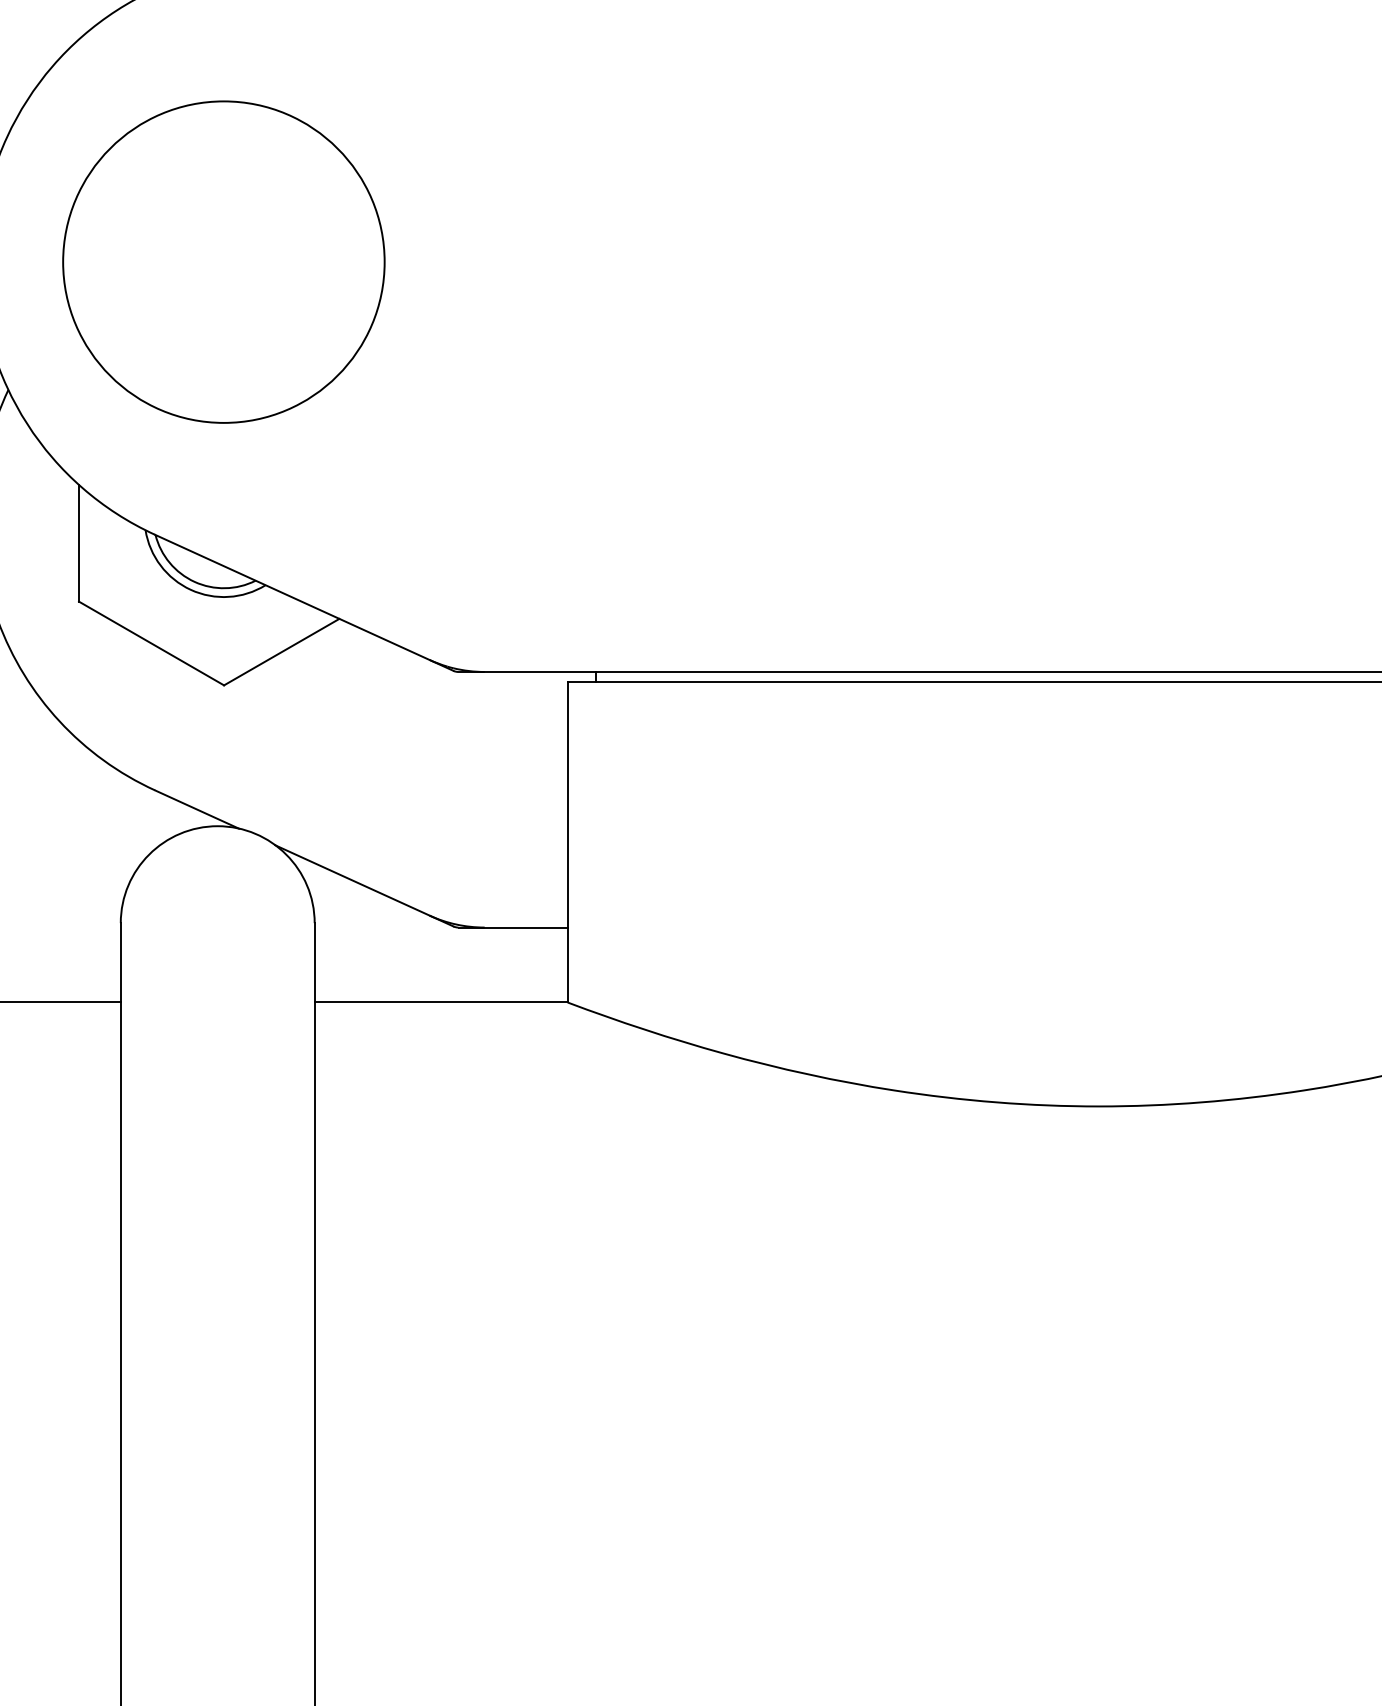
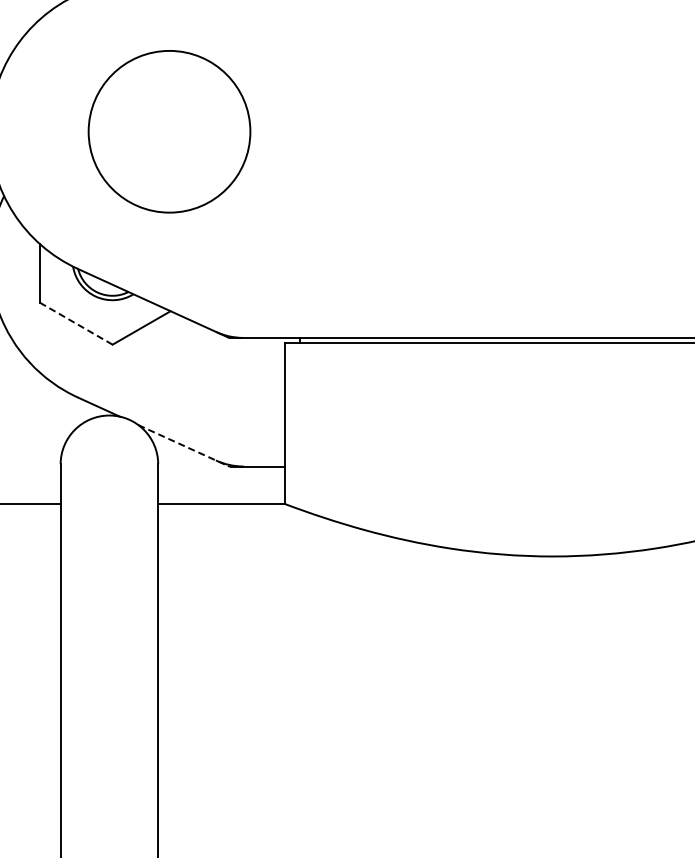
circle: (223, 261) -> (169, 131), moved
line: (150, 643) -> (75, 323), solid -> dashed
line: (364, 885) -> (183, 445), solid -> dashed

